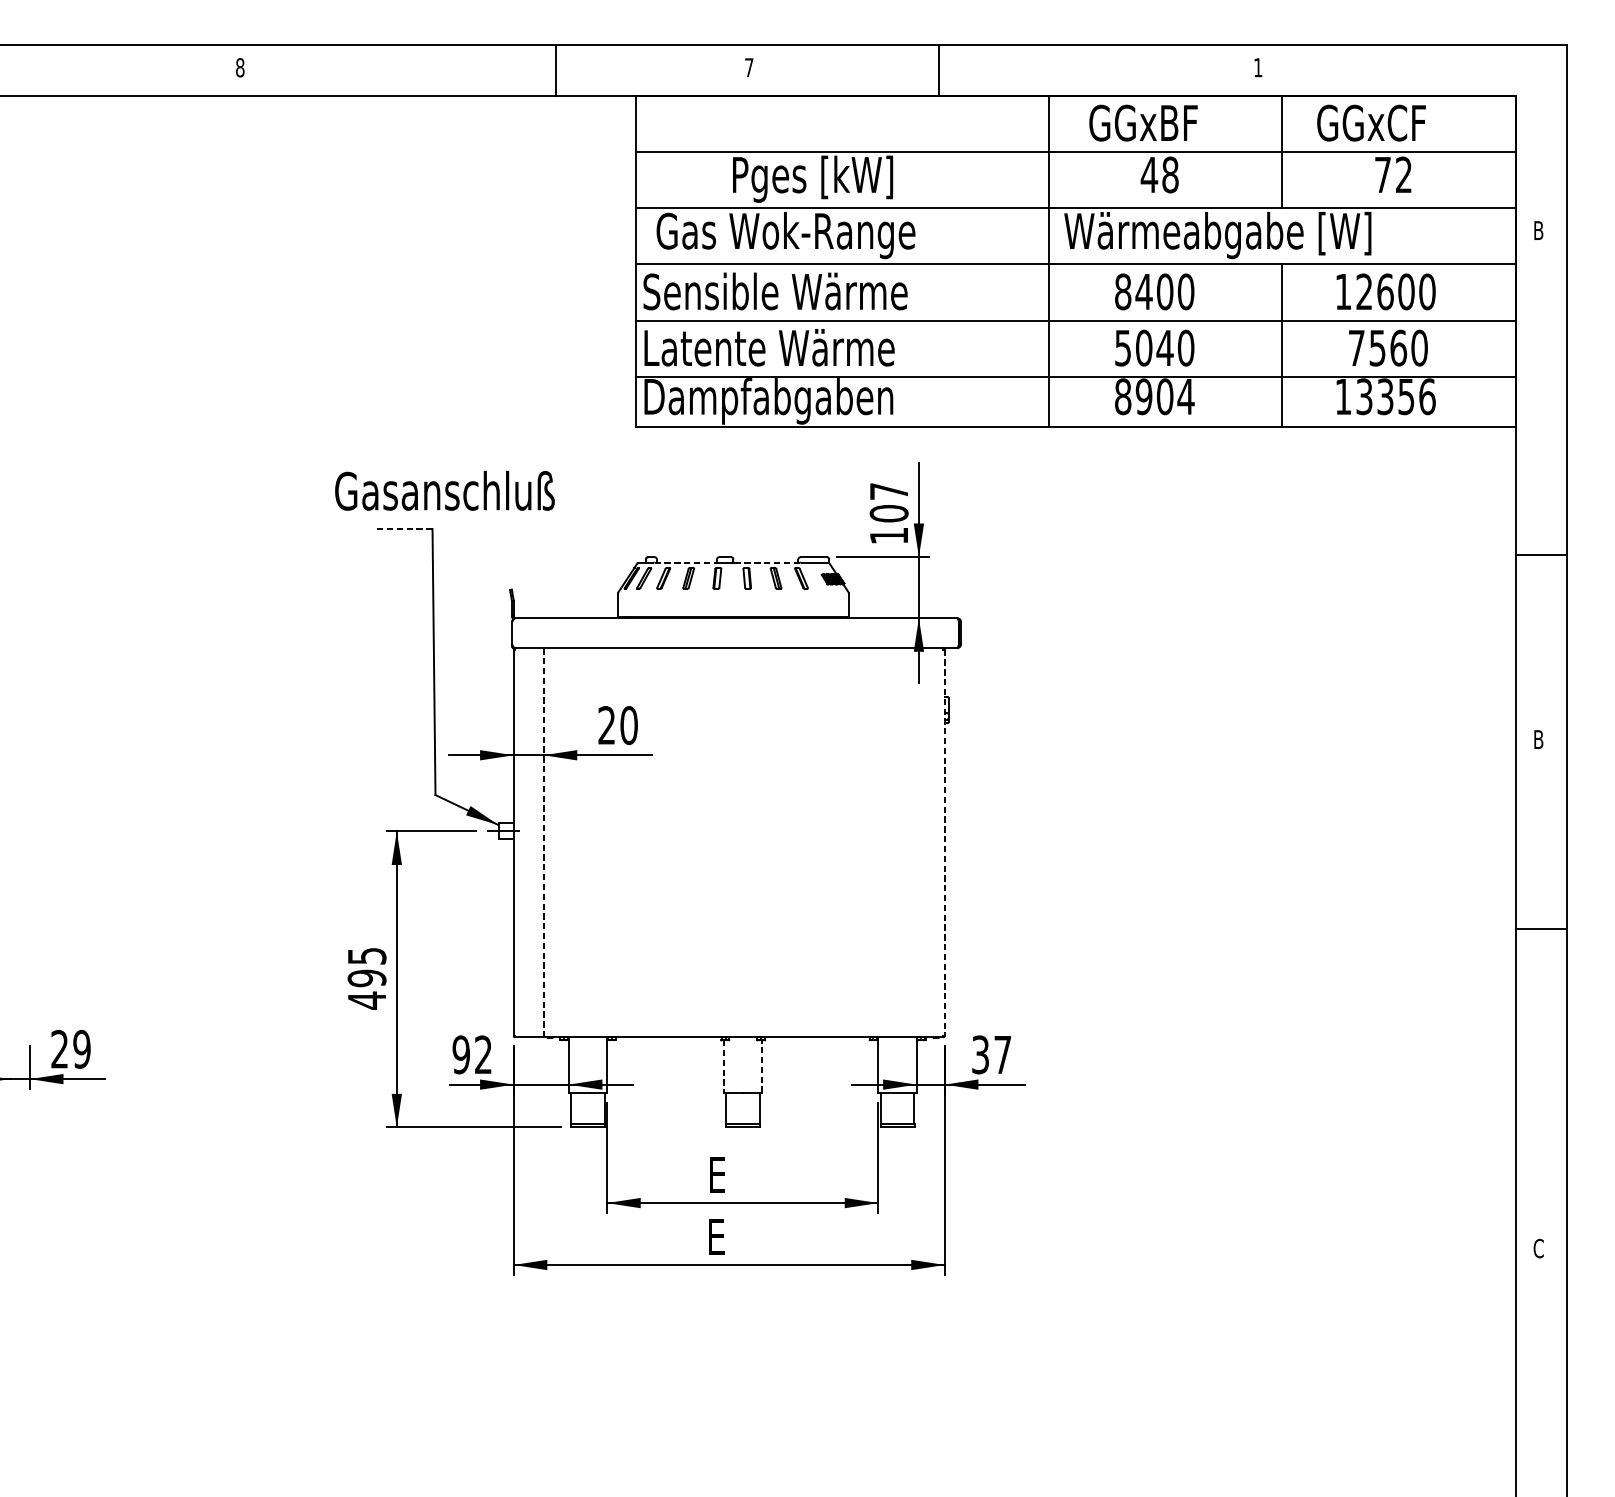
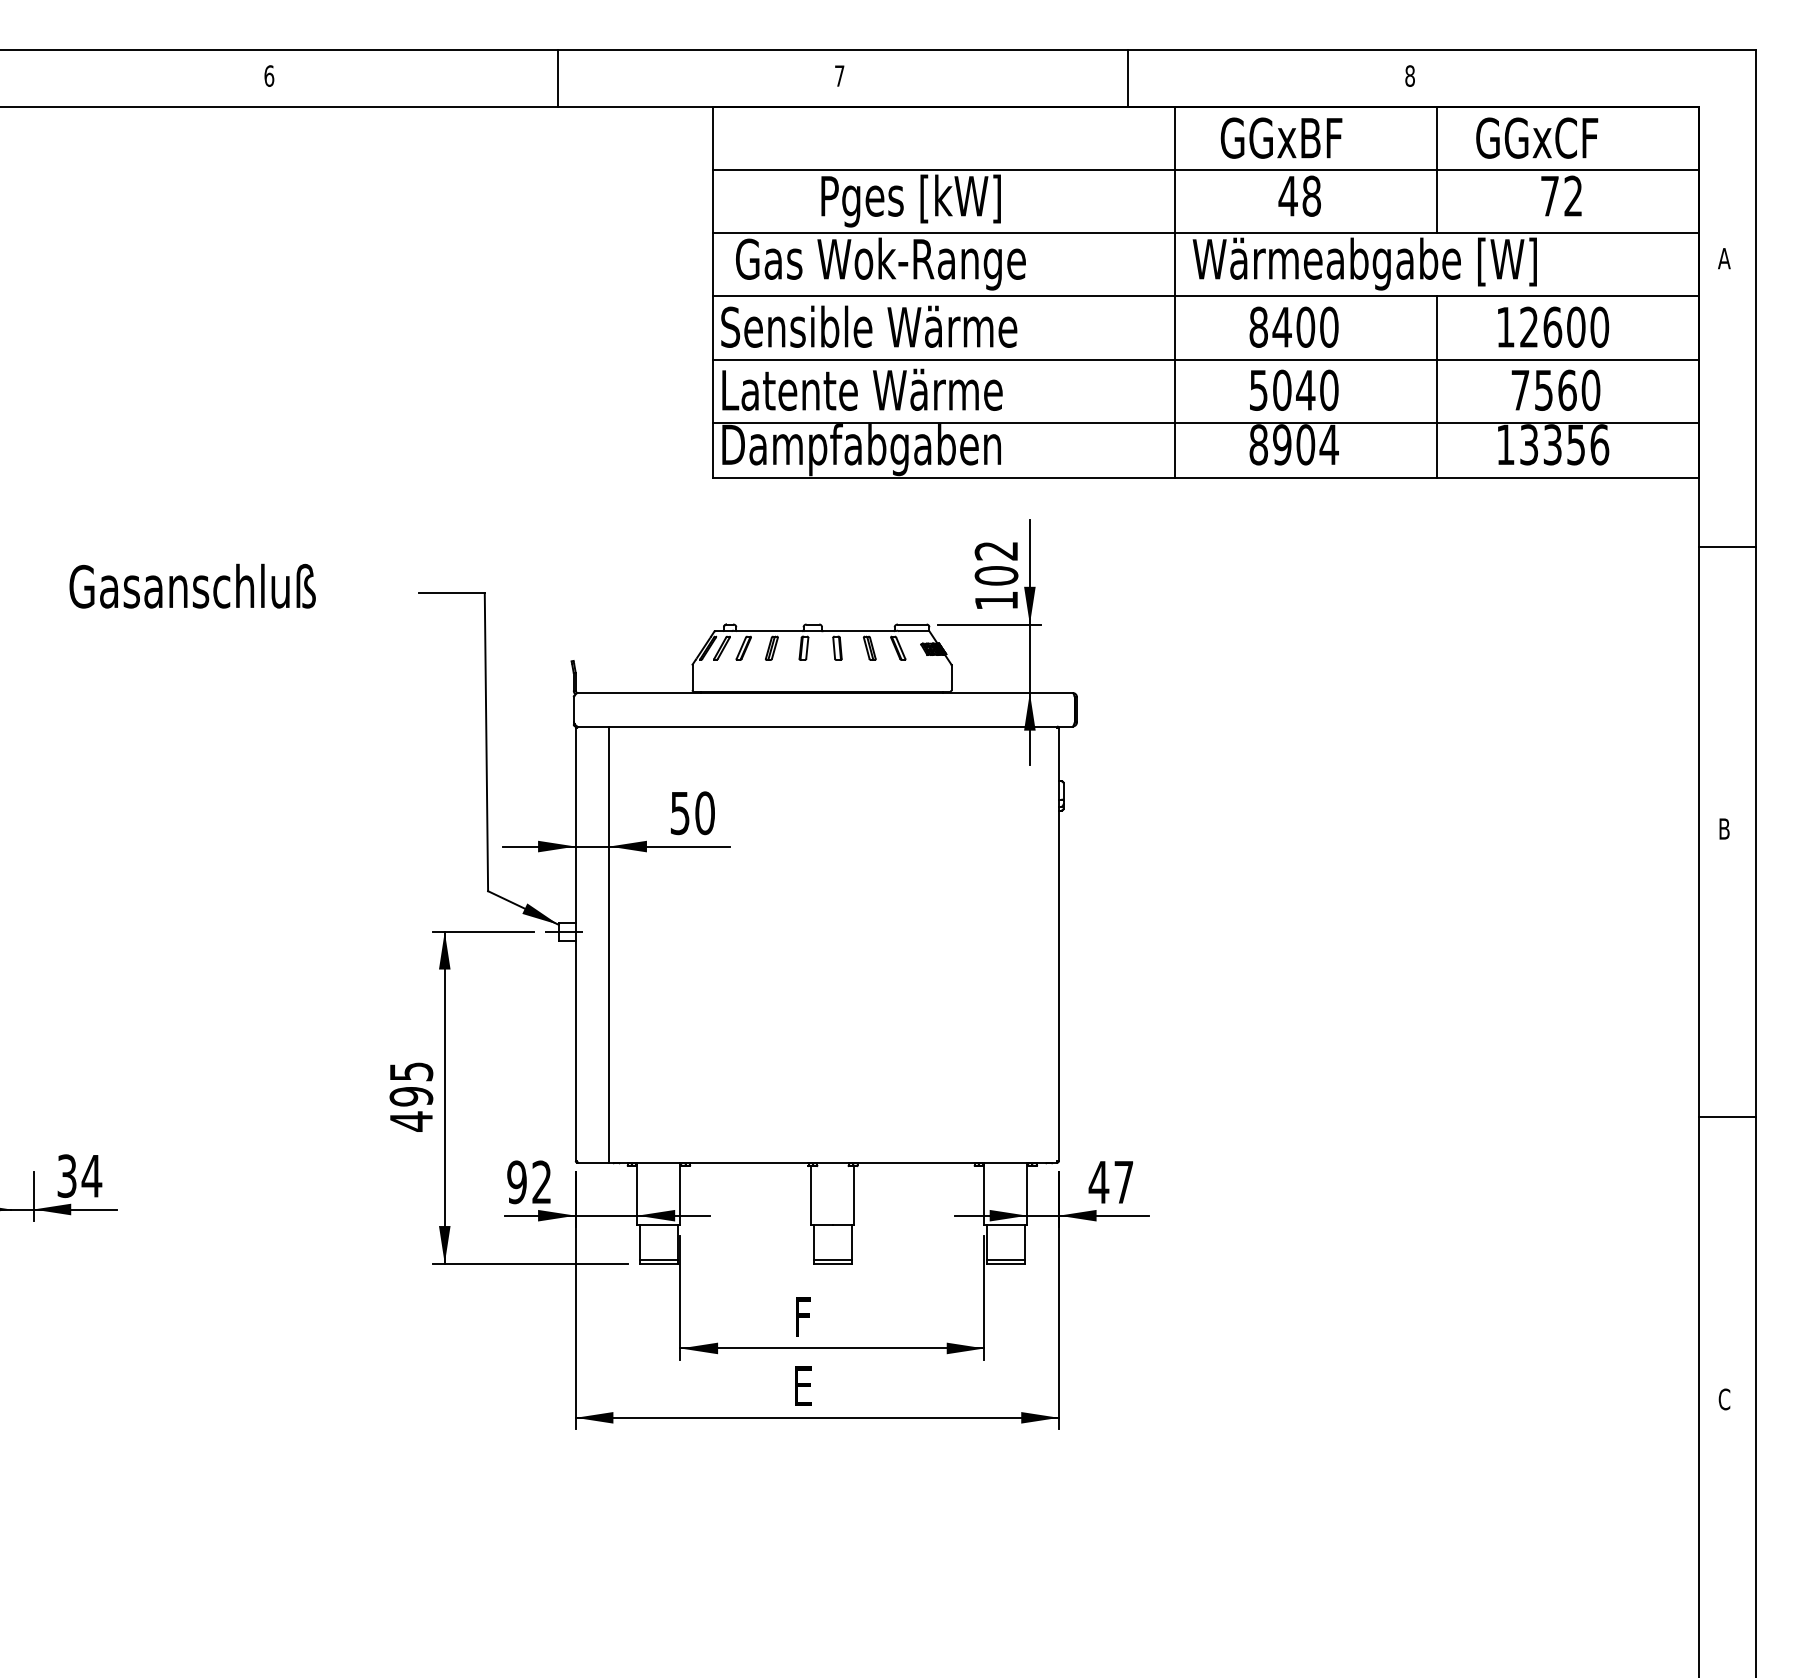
text: (240, 67) -> (269, 75), 8 -> 6
text: (1257, 67) -> (1409, 75), 1 -> 8
line: (555, 69) -> (557, 78), moved
line: (939, 69) -> (1128, 78), moved
text: (1538, 230) -> (1724, 258), B -> A
text: (444, 490) -> (192, 585), moved
text: (888, 491) -> (995, 550), 107 -> 102
line: (402, 529) -> (451, 593), dashed -> solid
line: (1540, 554) -> (1726, 546), moved
line: (685, 563) -> (768, 631), dashed -> solid
line: (766, 563) -> (859, 631), dashed -> solid
text: (606, 725) -> (679, 813), 20 -> 50
line: (543, 842) -> (609, 944), dashed -> solid
line: (944, 843) -> (1058, 945), dashed -> solid
line: (1540, 929) -> (1726, 1117), moved
text: (70, 1049) -> (79, 1176), 29 -> 34
text: (980, 1055) -> (1098, 1182), 37 -> 47
line: (762, 1065) -> (854, 1194), dashed -> solid
line: (724, 1066) -> (811, 1195), dashed -> solid
text: (718, 1174) -> (805, 1316), E -> F

